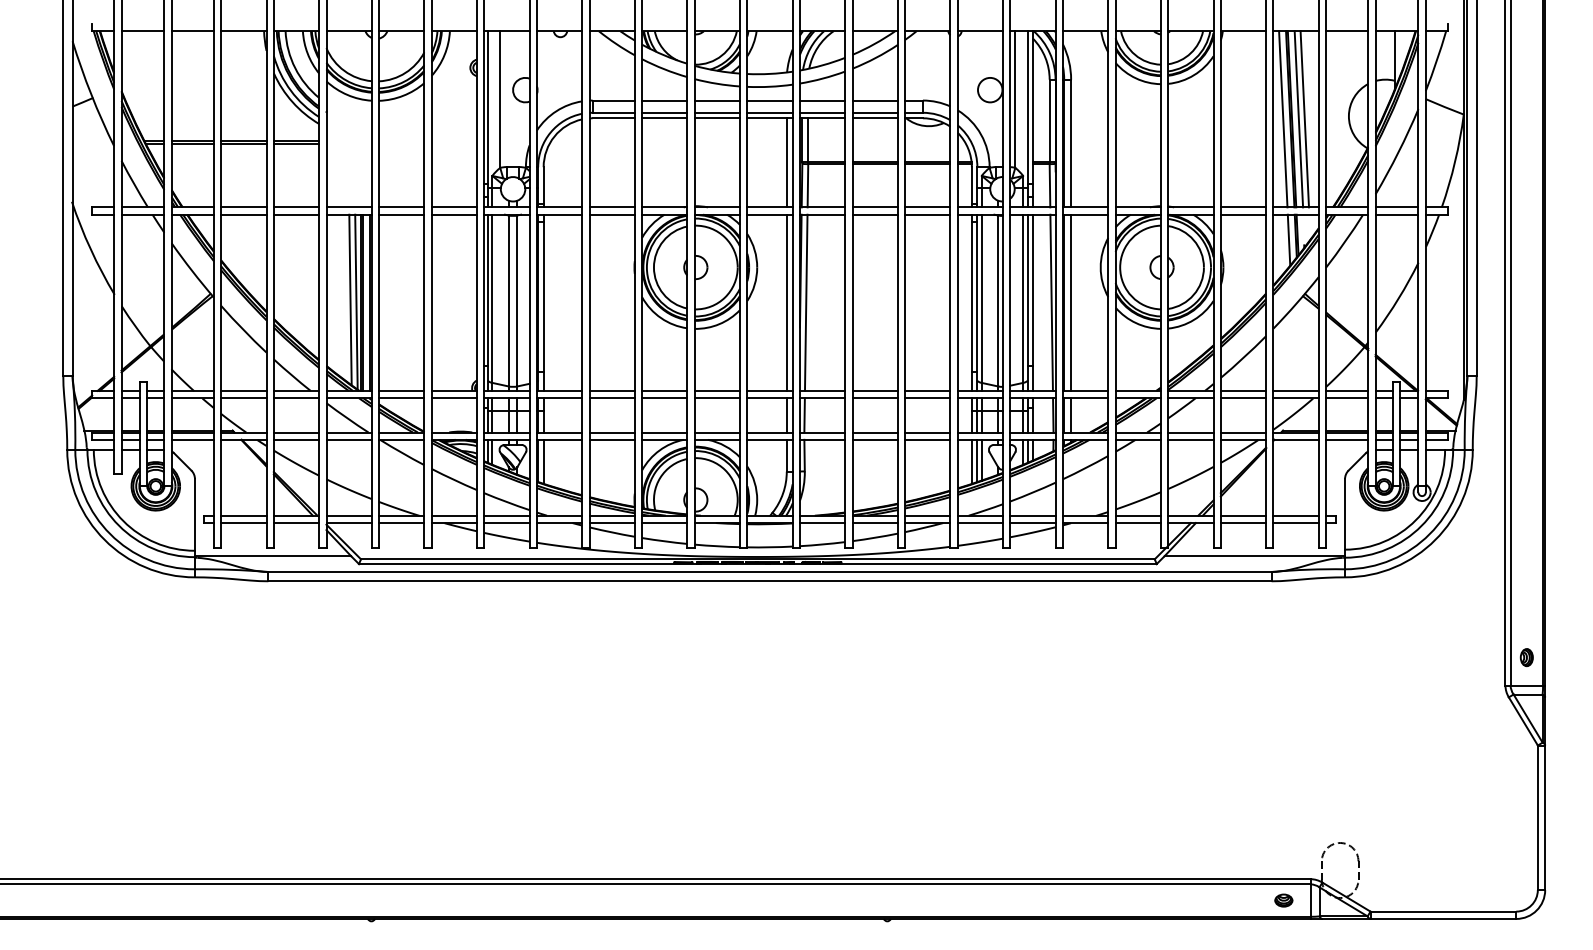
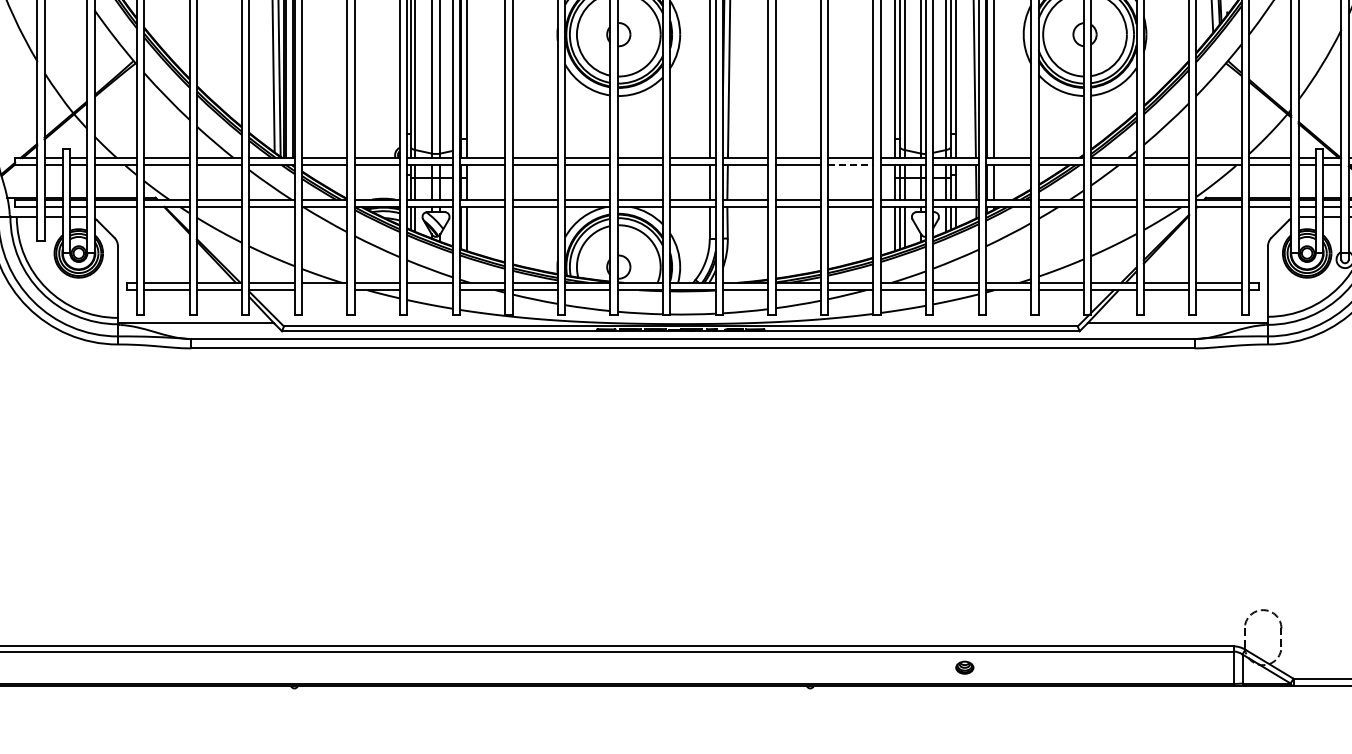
line: (927, 398) -> (850, 165), solid -> dashed
line: (401, 523) -> (324, 290), removed
line: (506, 523) -> (429, 290), removed
part: (1283, 900) -> (964, 667), moved

